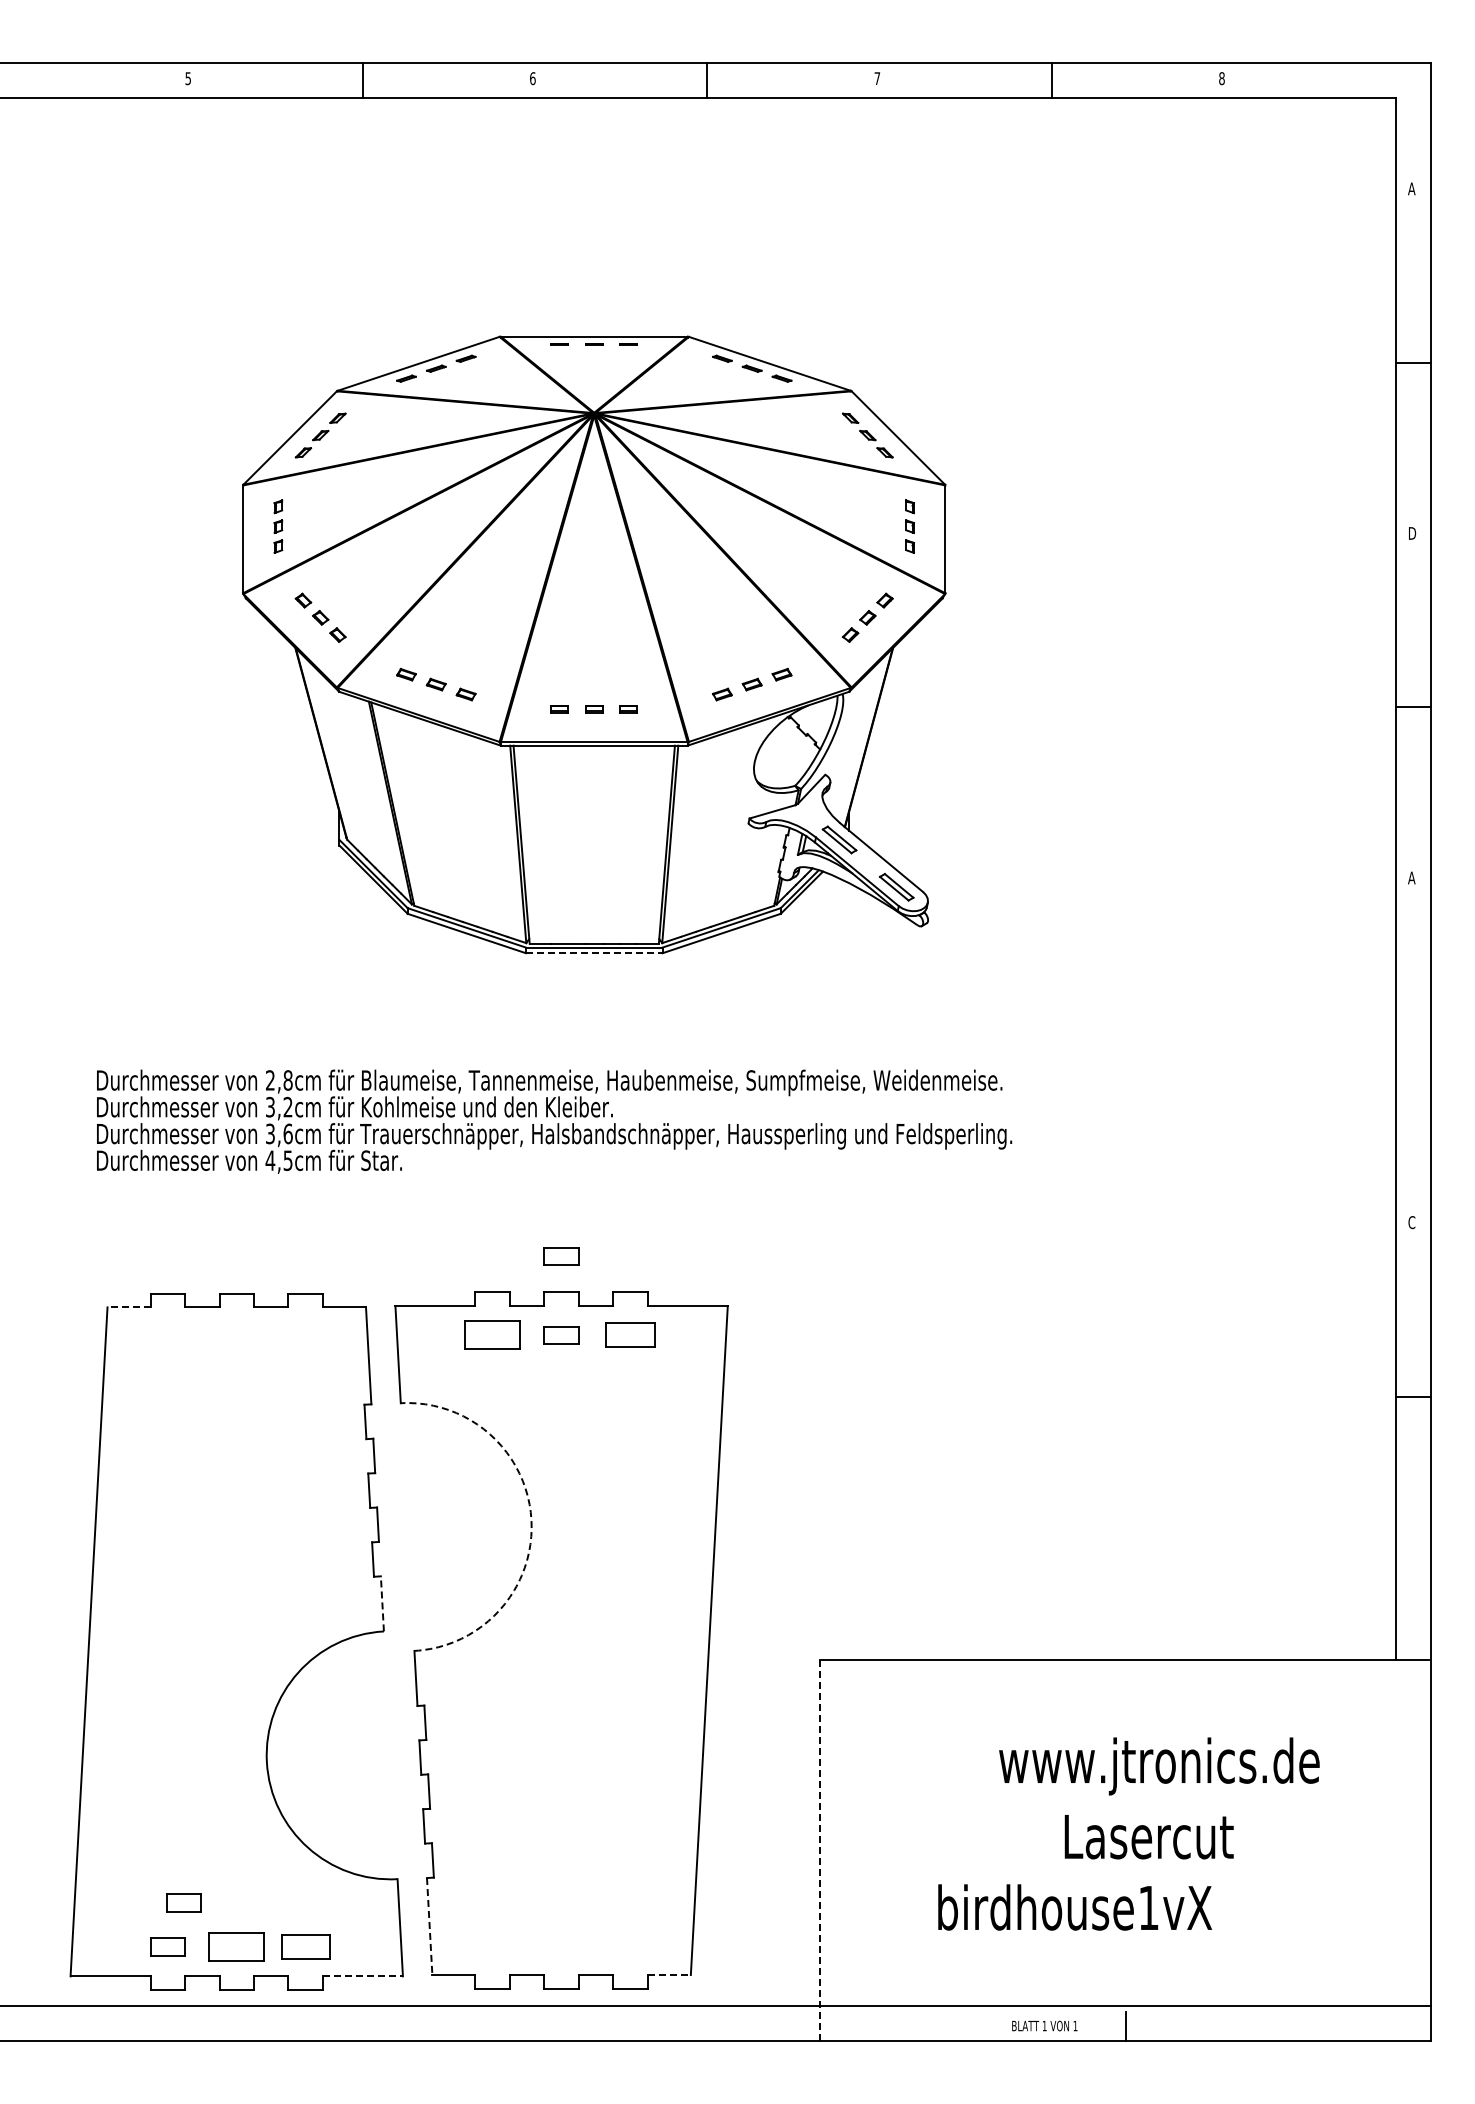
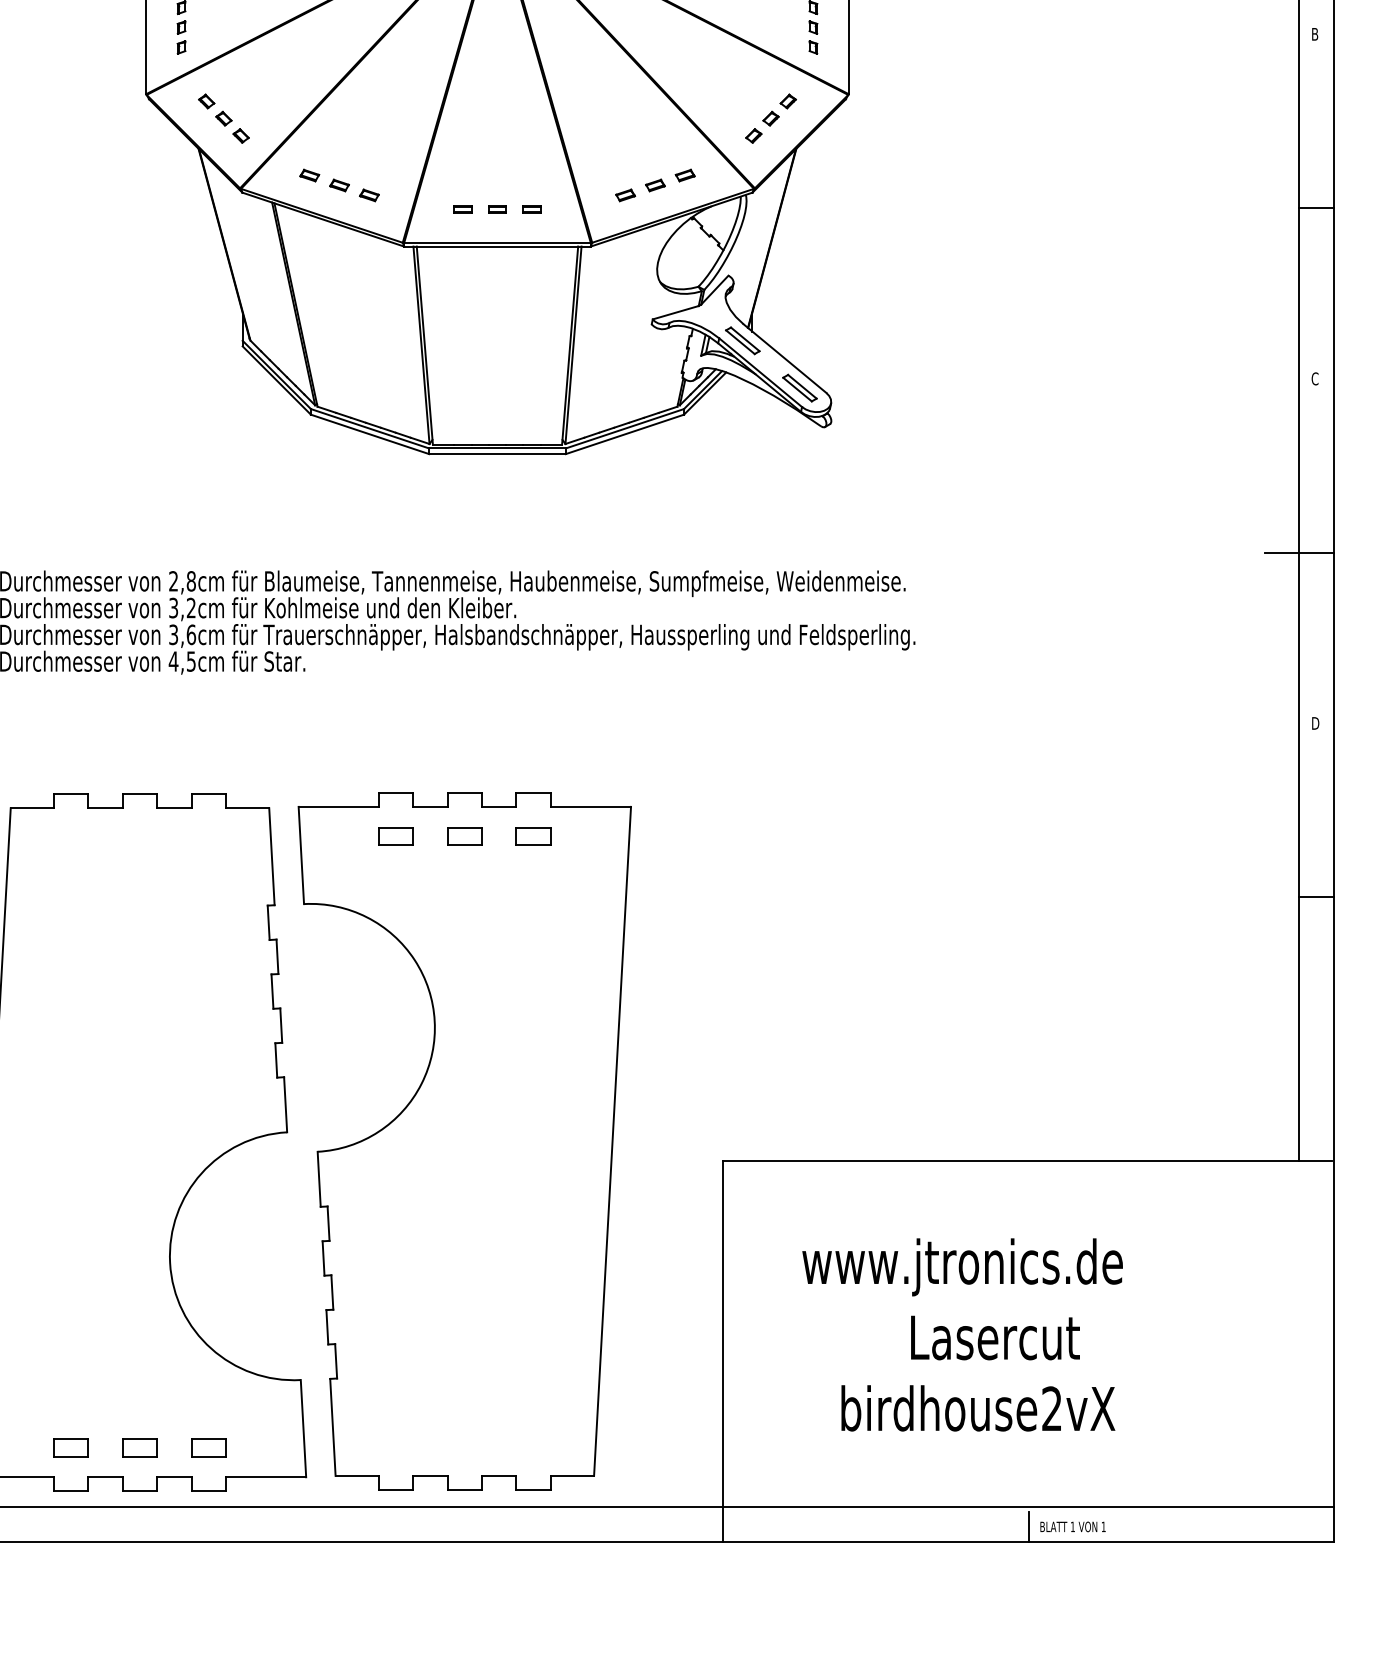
text: (1413, 533) -> (1316, 34), D -> B
text: (1411, 877) -> (1314, 378), A -> C
line: (594, 953) -> (497, 454), dashed -> solid
line: (1395, 1052) -> (1298, 553), added
text: (1412, 1222) -> (1315, 723), C -> D
part: (561, 1256) -> (464, 757), removed
line: (129, 1307) -> (32, 808), dashed -> solid
part: (492, 1335) -> (395, 836), size x0.62
part: (630, 1335) -> (533, 836), size x0.71
arc: (531, 1520) -> (434, 1021), dashed -> solid
line: (382, 1603) -> (285, 1104), dashed -> solid
text: (1159, 1766) -> (962, 1267), moved
text: (1148, 1837) -> (994, 1338), moved
line: (819, 1850) -> (722, 1351), dashed -> solid
part: (183, 1902) -> (86, 1403), removed
text: (1148, 1907) -> (1051, 1408), birdhouse1vX -> birdhouse2vX
line: (429, 1926) -> (332, 1427), dashed -> solid
part: (236, 1946) -> (139, 1447), size x0.62
part: (305, 1946) -> (208, 1447), size x0.71
line: (669, 1975) -> (572, 1476), dashed -> solid
line: (363, 1976) -> (266, 1477), dashed -> solid
text: (1044, 2025) -> (1072, 1526), moved

